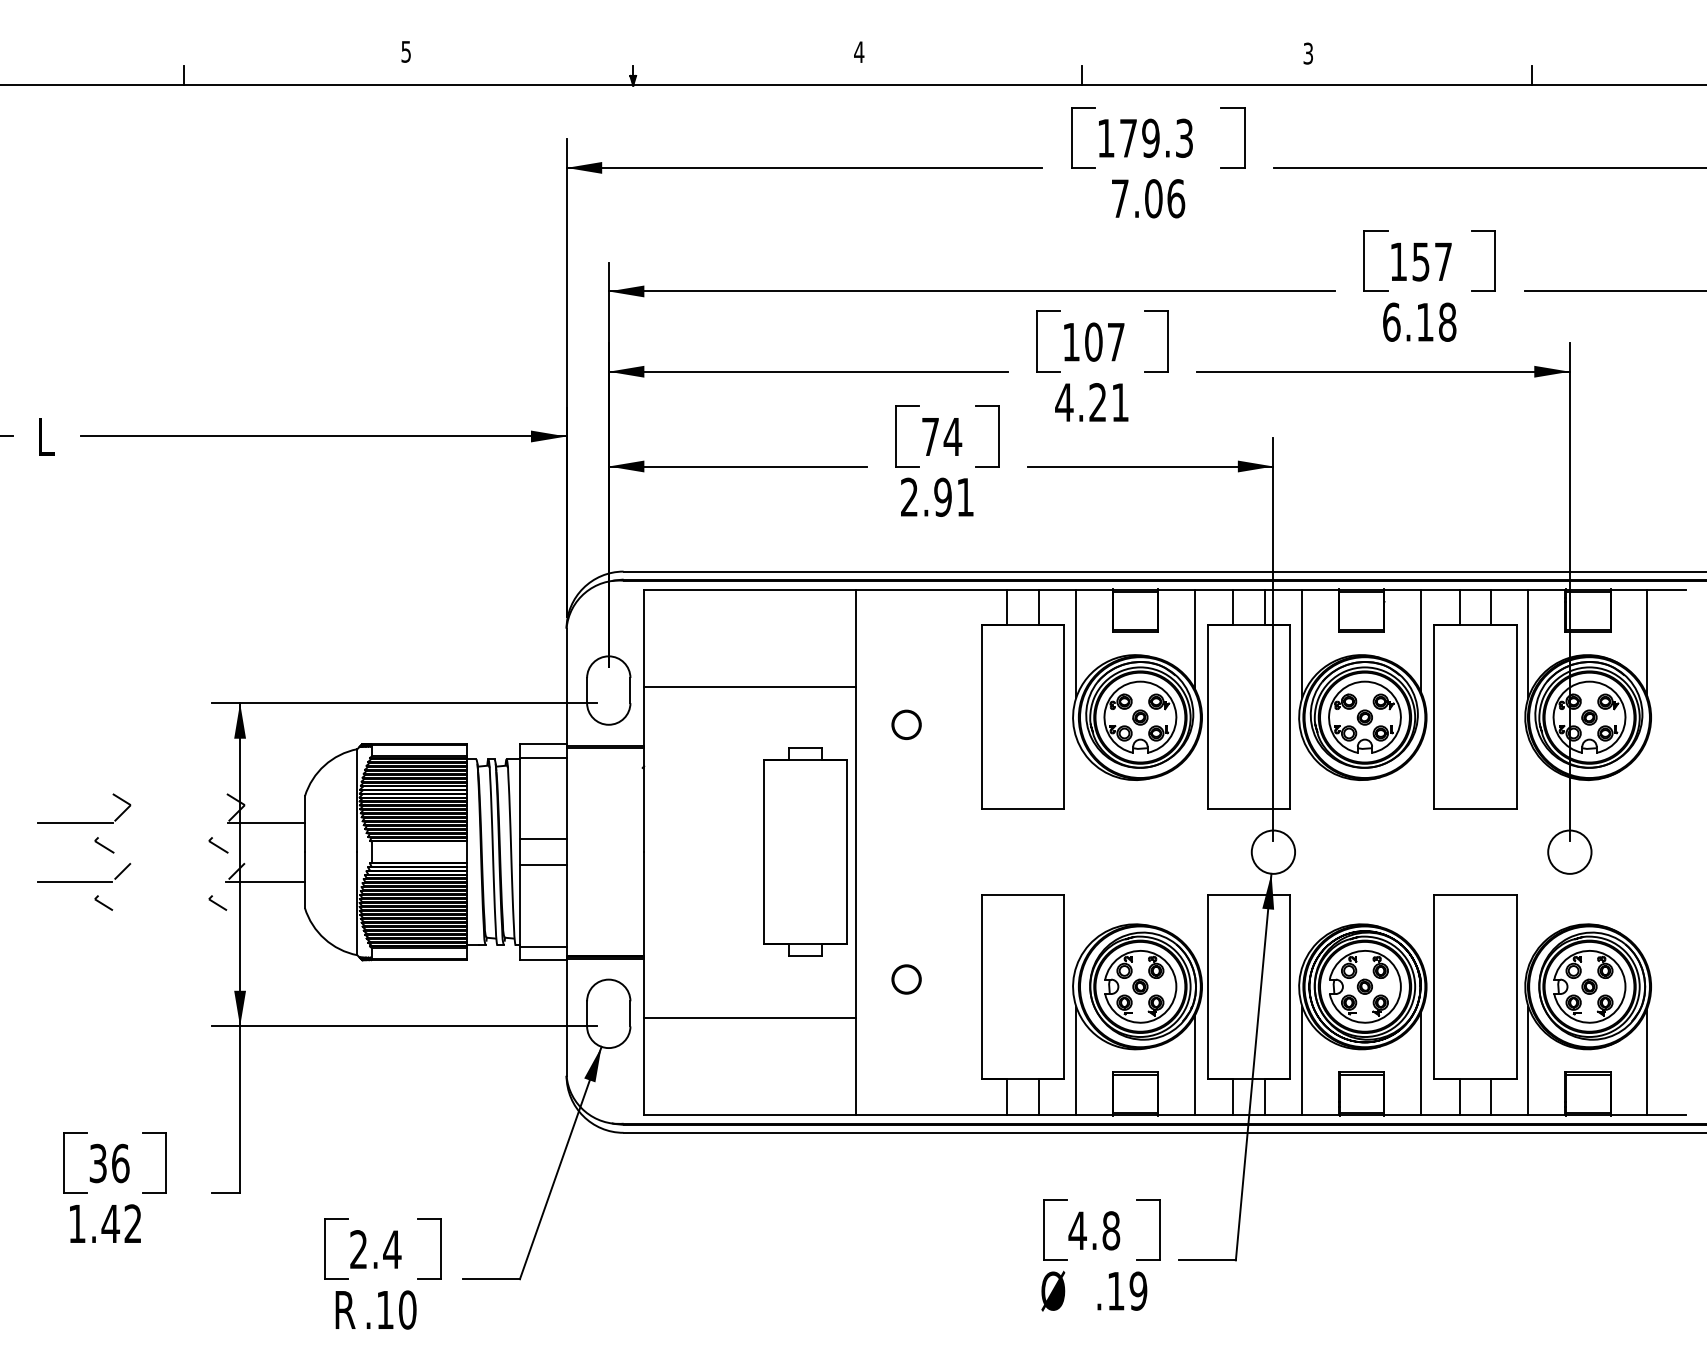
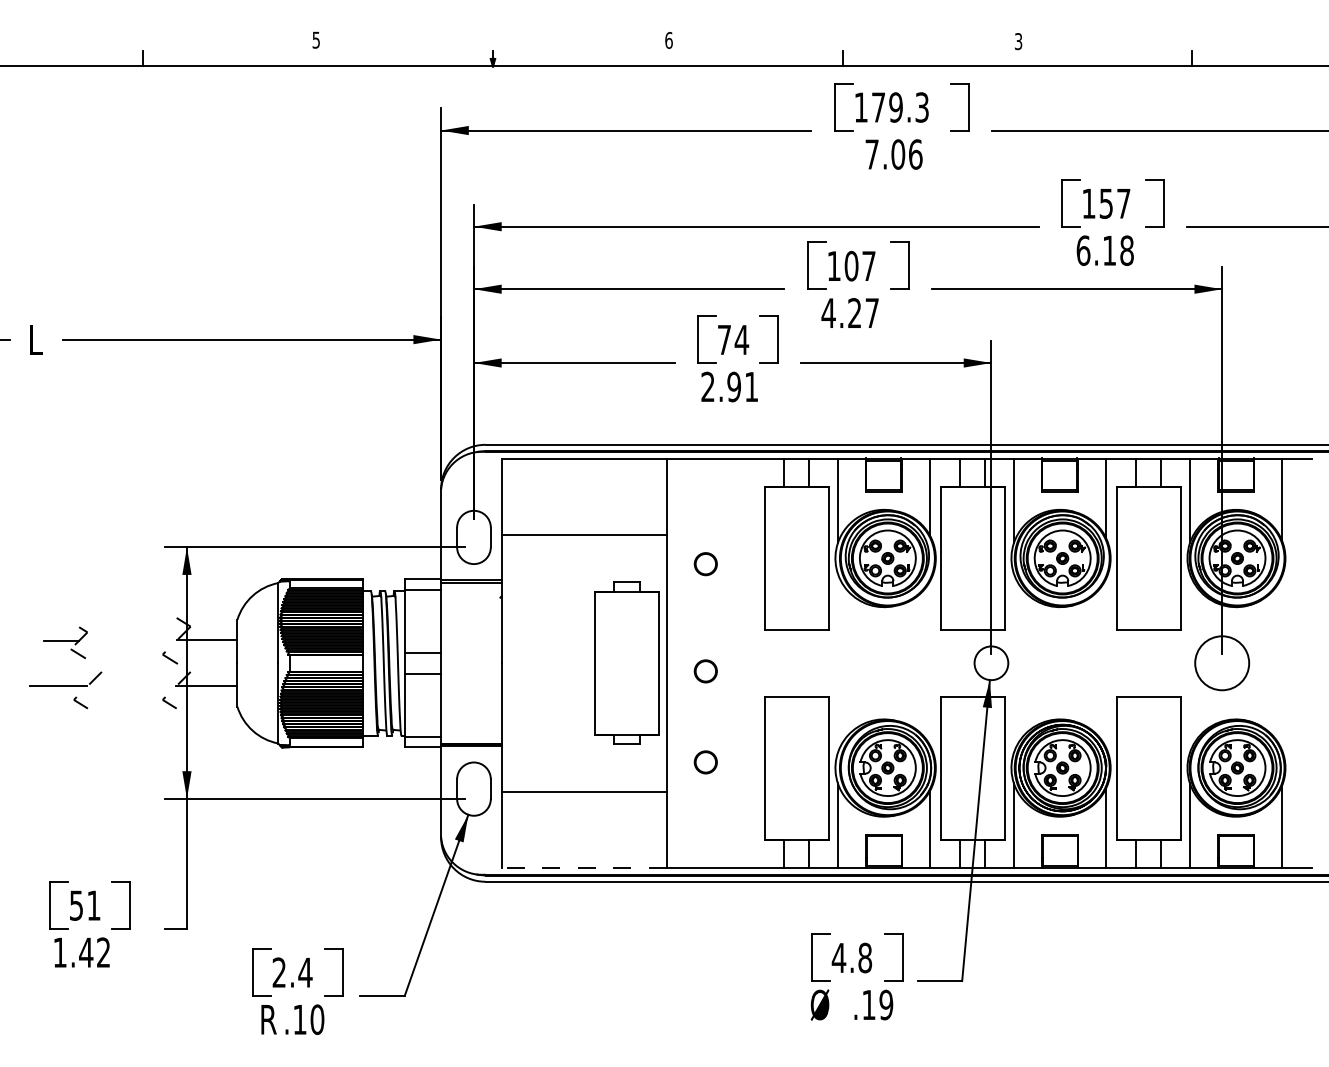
text: (858, 52) -> (668, 40), 4 -> 6
text: (1119, 401) -> (871, 312), 4.21 -> 4.27
part: (84, 822) -> (65, 640), size x0.6
circle: (1570, 852) -> (1222, 663), size x1.6
circle: (906, 862) -> (705, 671), added
line: (750, 1114) -> (584, 867), solid -> dashed
text: (109, 1163) -> (85, 905), 36 -> 51

